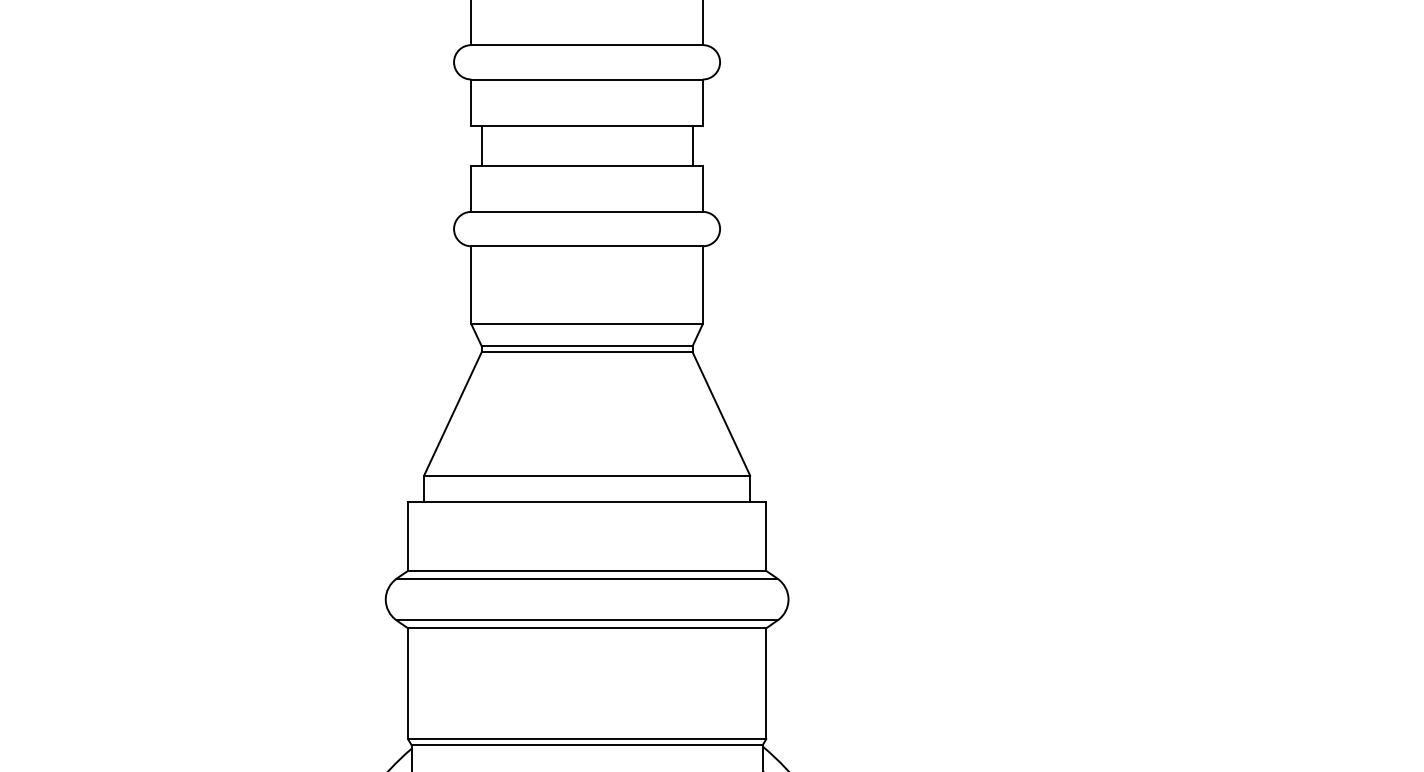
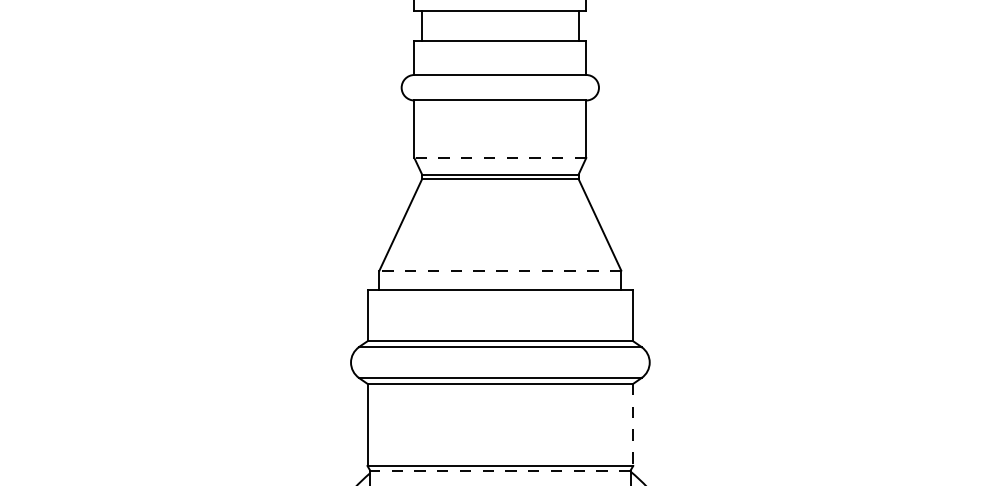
line: (587, 323) -> (500, 157), solid -> dashed
line: (586, 475) -> (499, 270), solid -> dashed
line: (766, 684) -> (633, 425), solid -> dashed
line: (586, 745) -> (499, 470), solid -> dashed

